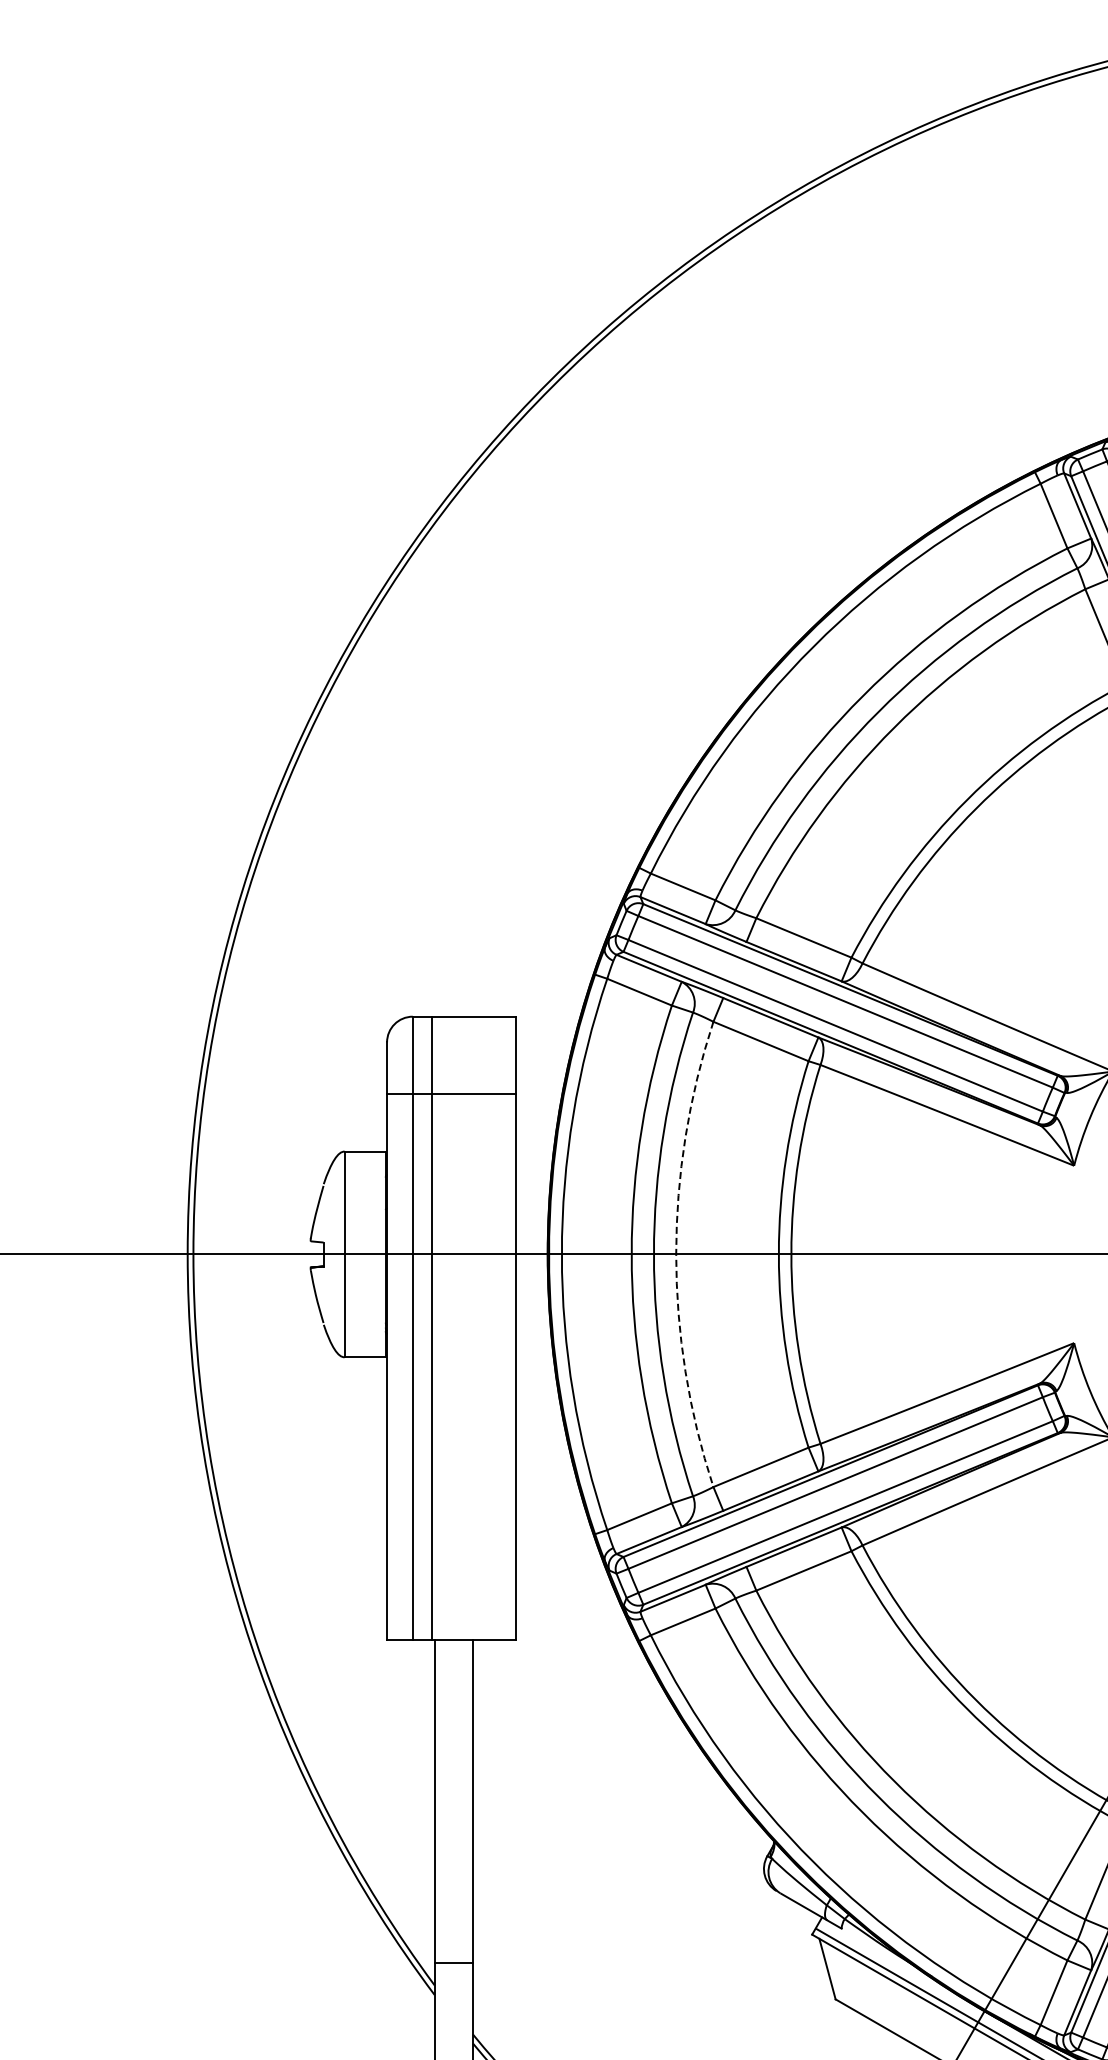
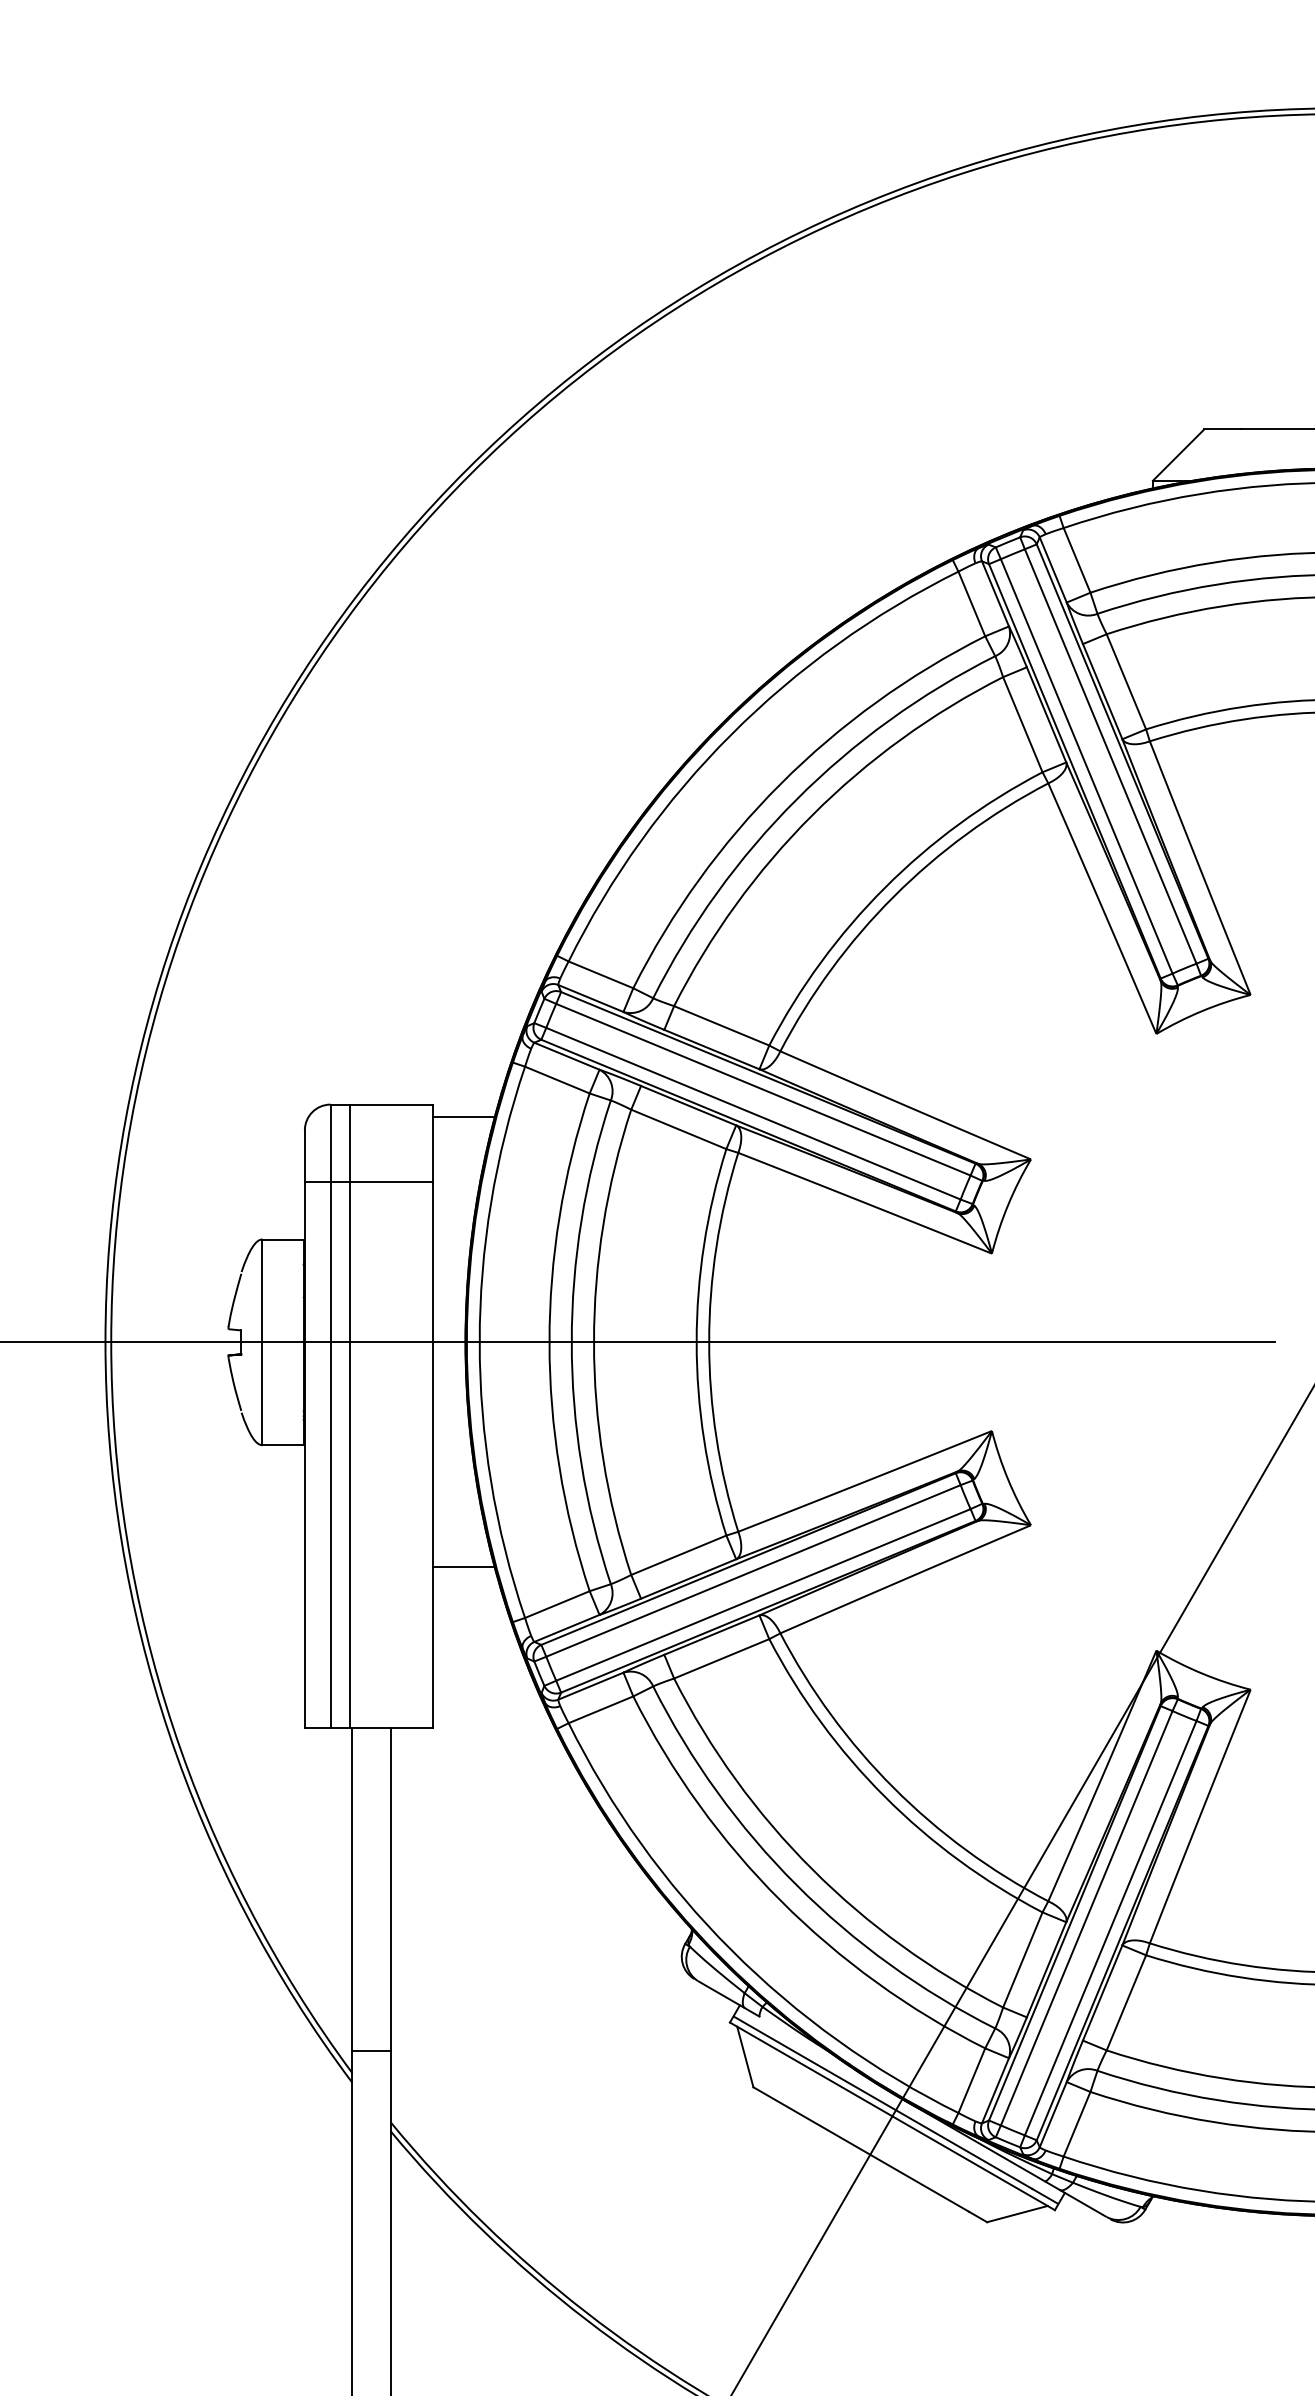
line: (545, 1029) -> (463, 1117), added
arc: (676, 1254) -> (594, 1342), dashed -> solid
line: (545, 1479) -> (463, 1567), added

